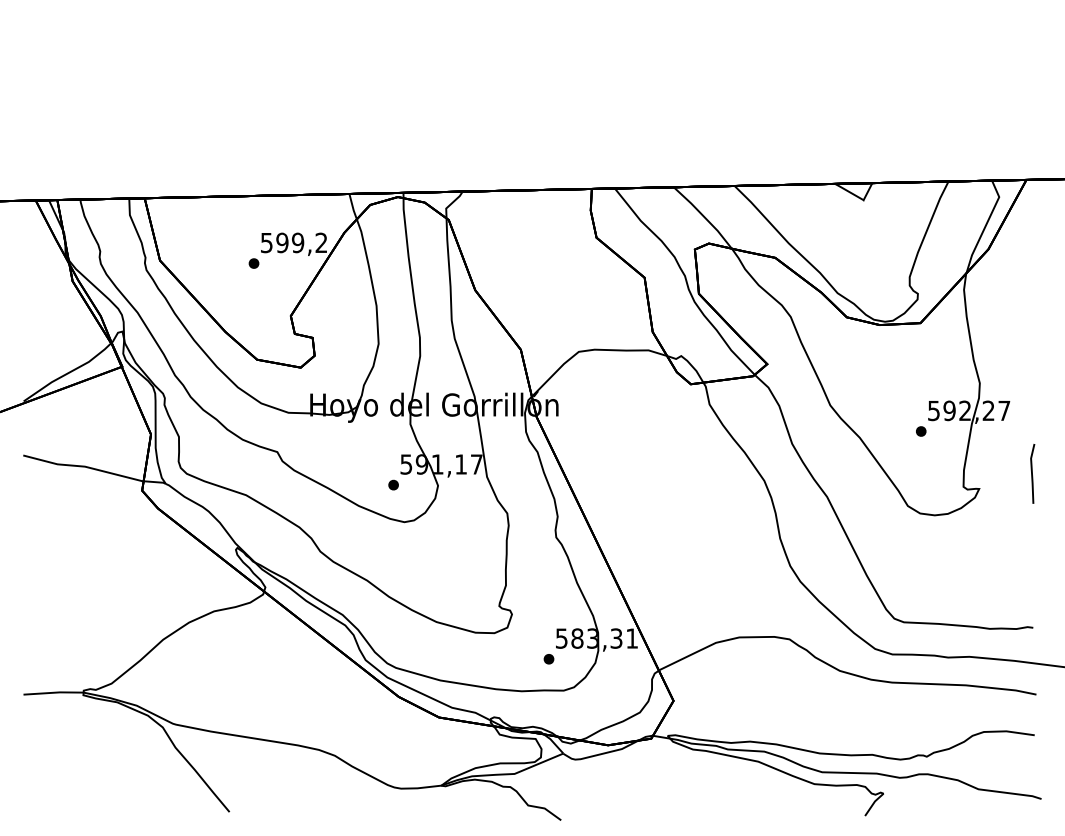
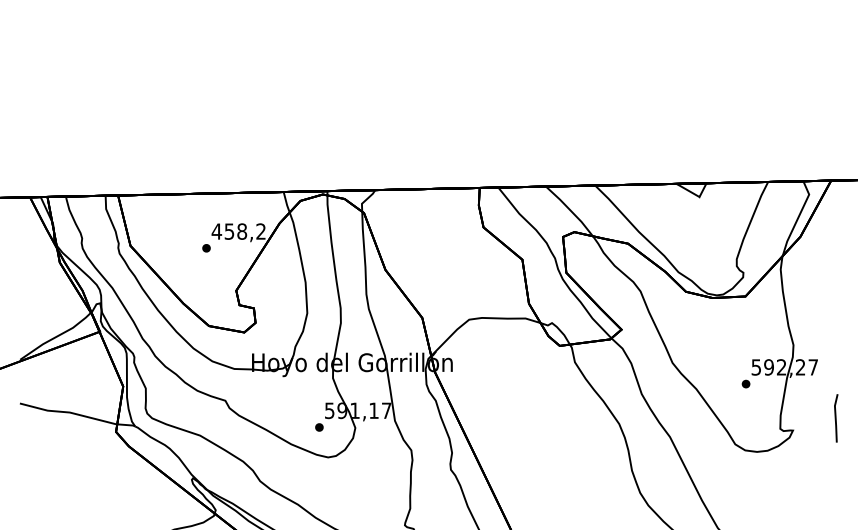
text: (282, 242) -> (229, 231), 599,2 -> 458,2

